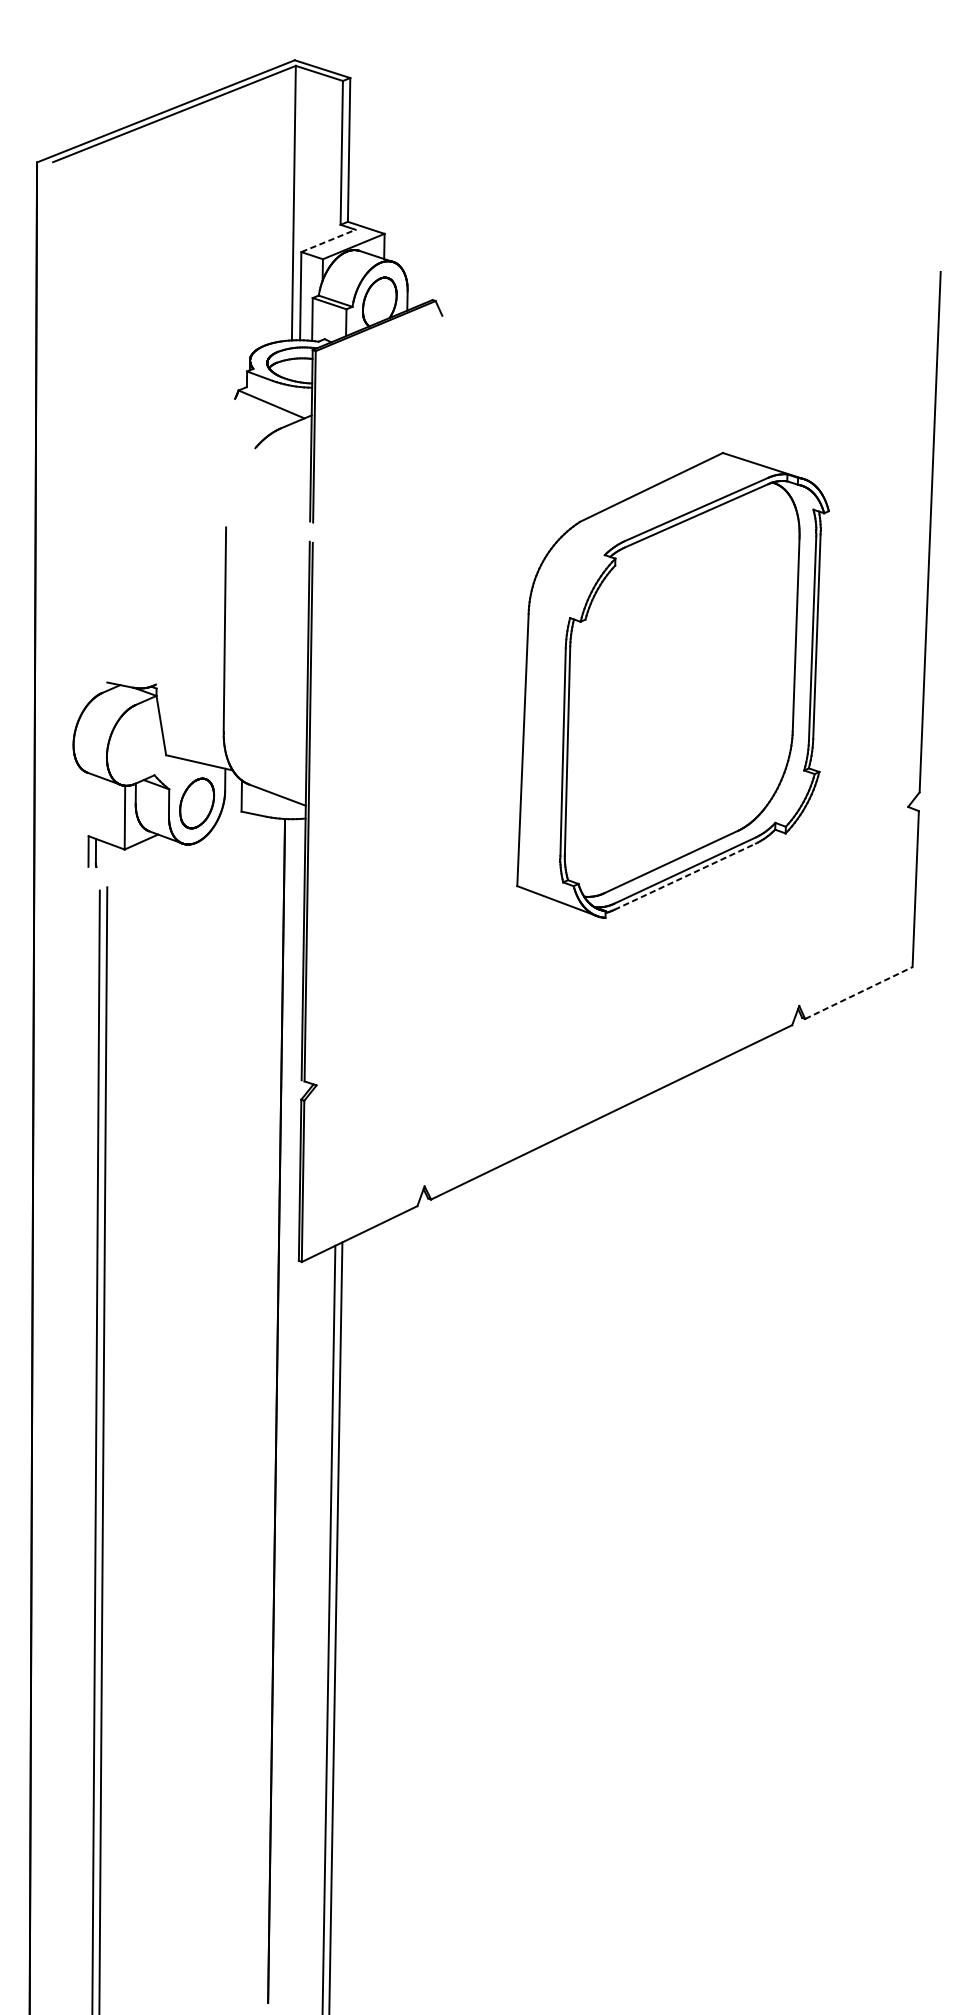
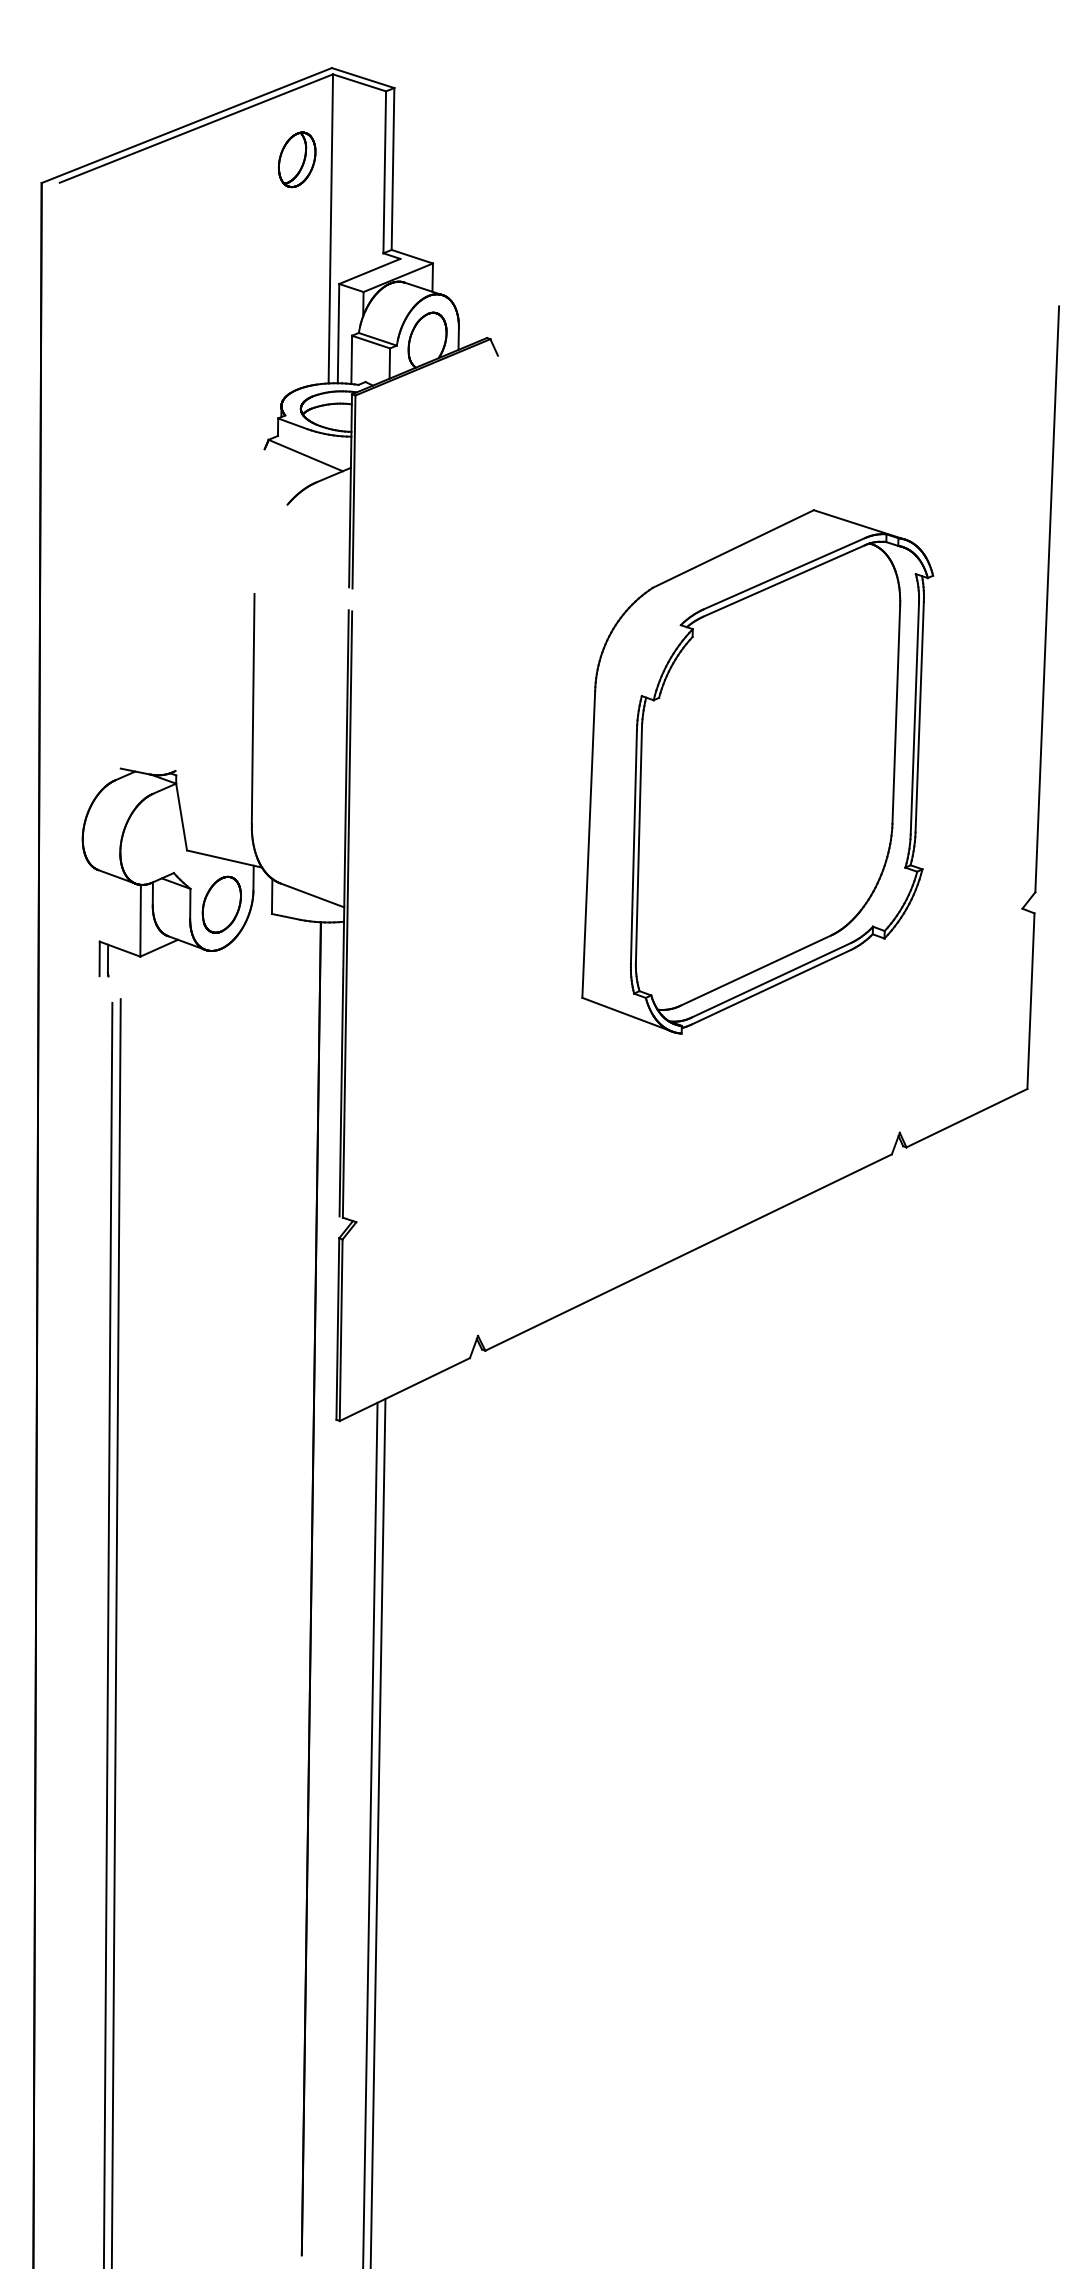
part: (263, 141) -> (296, 159), added
line: (329, 240) -> (370, 271), dashed -> solid
line: (685, 876) -> (771, 987), dashed -> solid
line: (859, 992) -> (967, 1117), dashed -> solid

